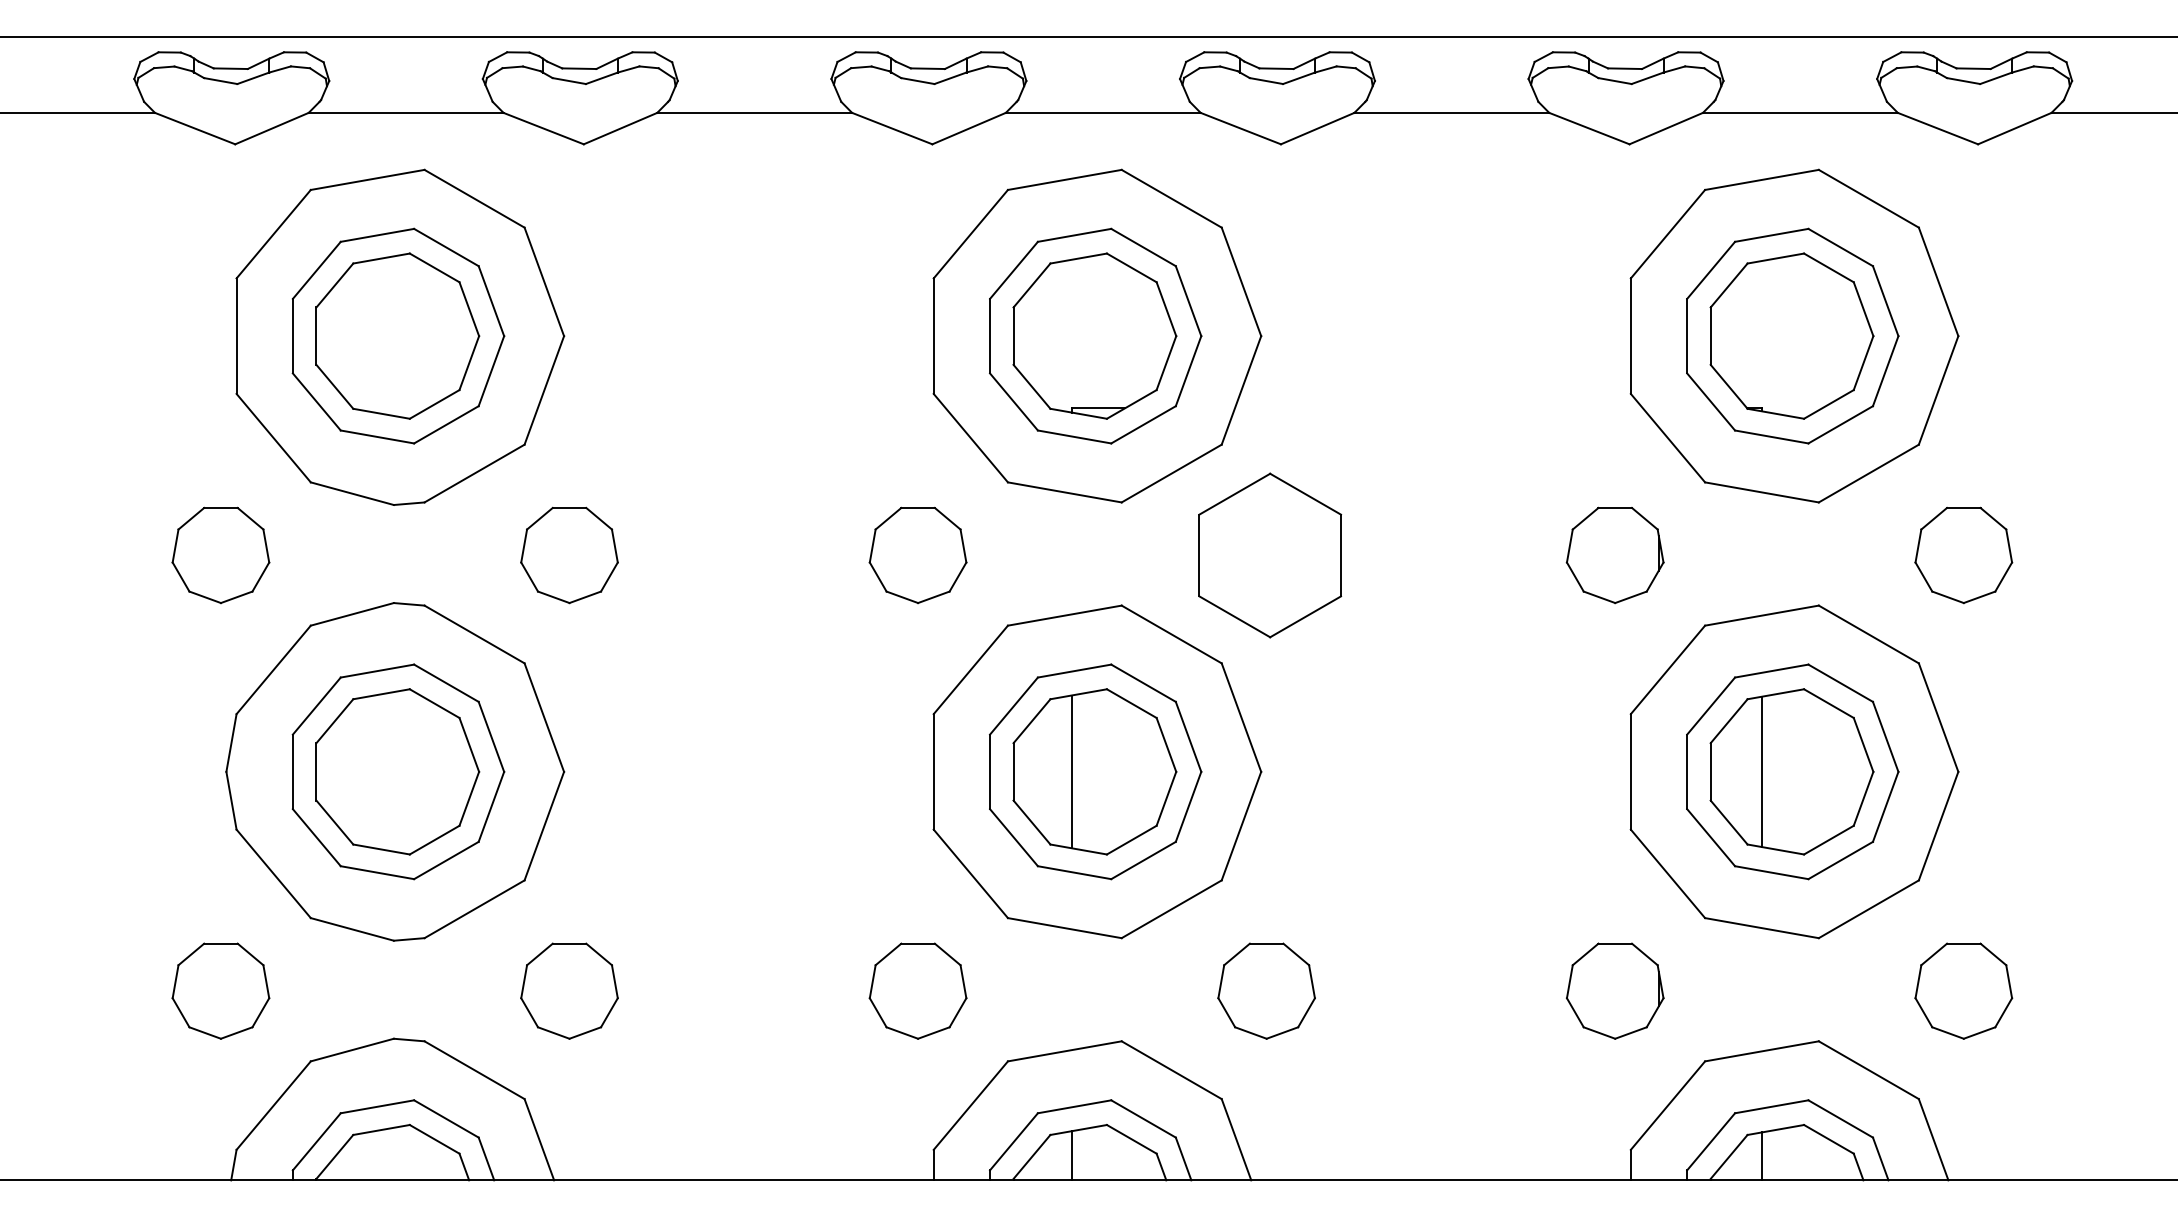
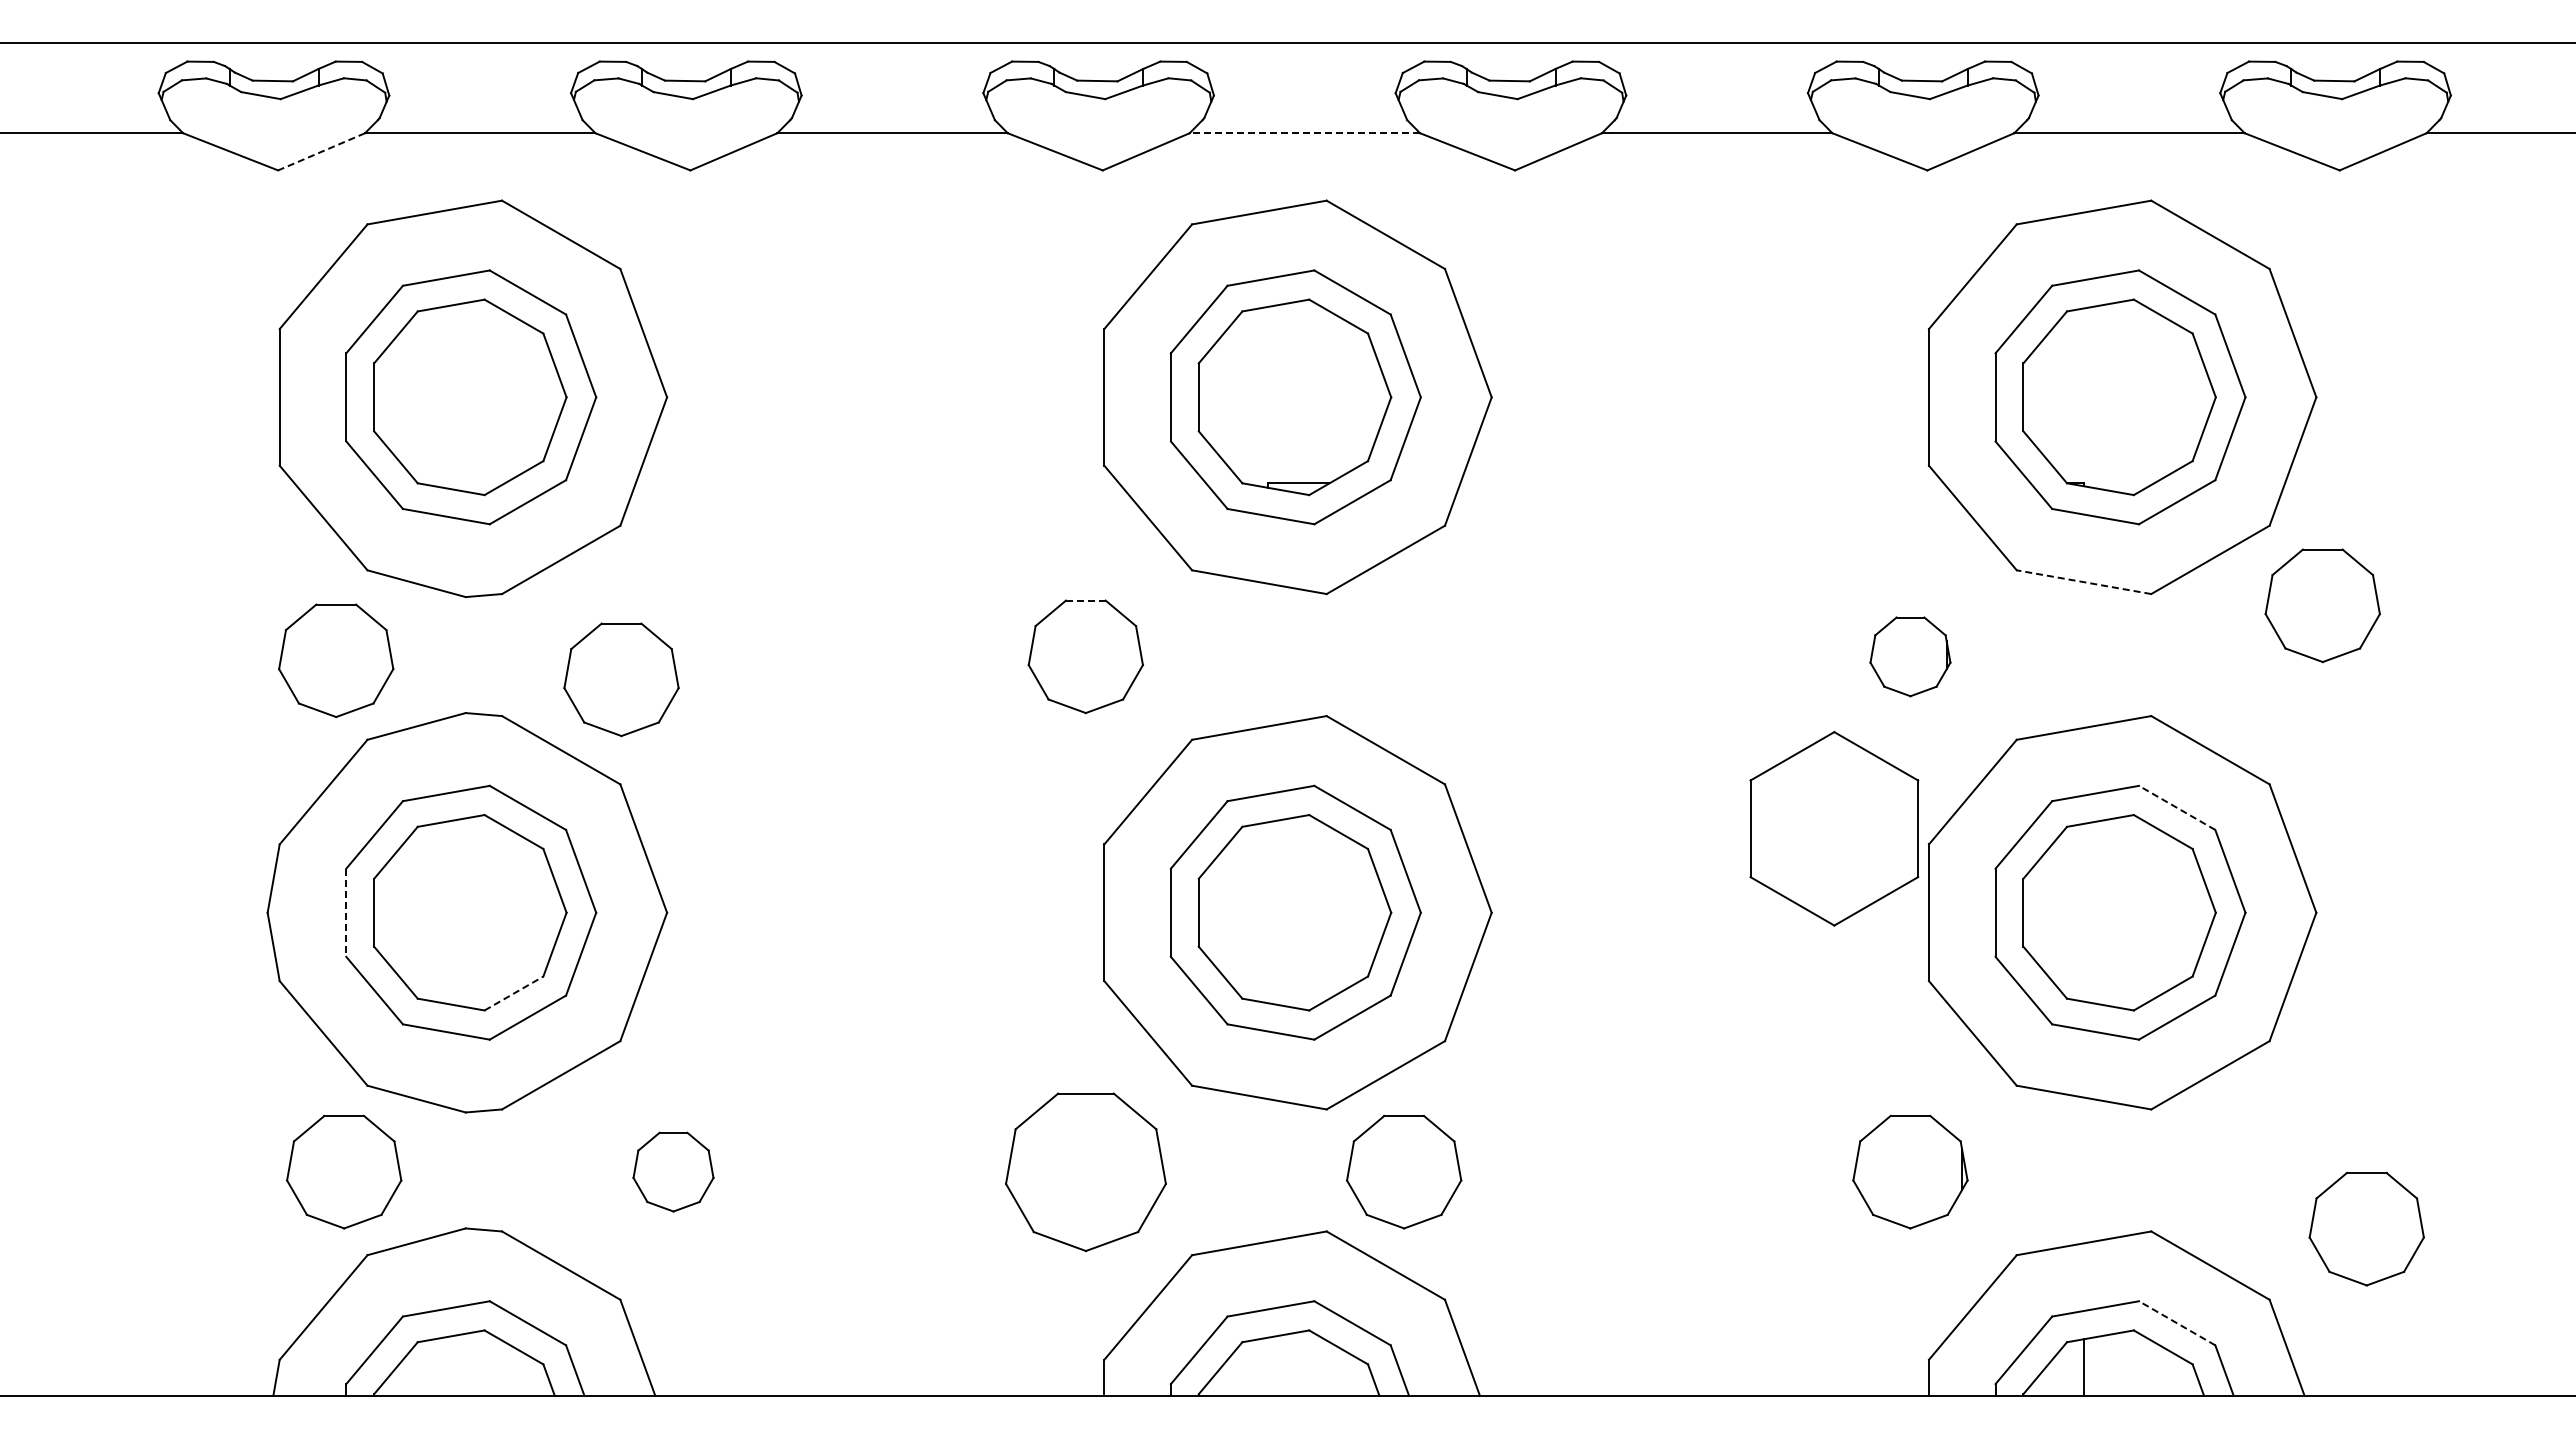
line: (1102, 113) -> (1304, 133), solid -> dashed
line: (271, 129) -> (321, 152), solid -> dashed
line: (1761, 492) -> (2083, 582), solid -> dashed
line: (917, 507) -> (1085, 600), solid -> dashed
part: (221, 555) -> (336, 660), moved
part: (569, 555) -> (621, 679), moved
part: (1270, 555) -> (1834, 828), moved
part: (1615, 555) -> (1910, 656), size x0.7
part: (1963, 555) -> (2322, 605), moved
line: (1840, 682) -> (2176, 807), solid -> dashed
line: (1071, 771) -> (1267, 912), removed
line: (1762, 771) -> (2084, 912), removed
line: (293, 772) -> (346, 913), solid -> dashed
line: (434, 840) -> (513, 993), solid -> dashed
part: (221, 990) -> (344, 1171), moved
part: (569, 990) -> (673, 1171), size x0.7
part: (917, 990) -> (1085, 1171), size x1.4
part: (1266, 990) -> (1404, 1171), moved
part: (1963, 990) -> (2366, 1228), moved
line: (1840, 1119) -> (2176, 1323), solid -> dashed
line: (1071, 1155) -> (1267, 1366), removed

